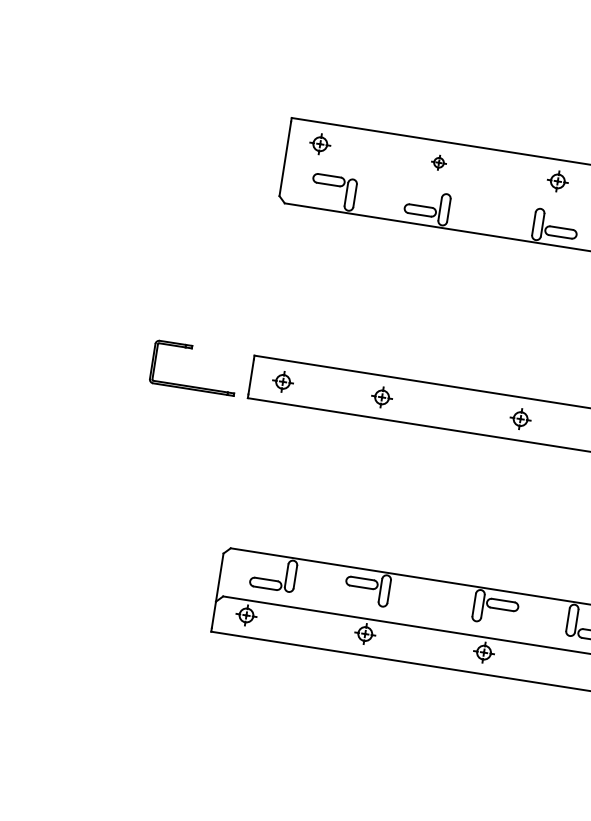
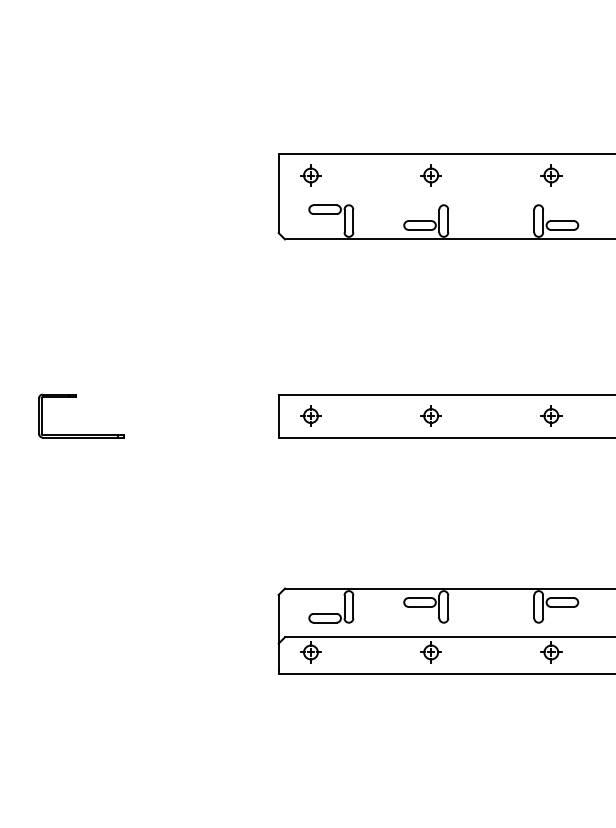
part: (438, 162) -> (430, 175), size x1.43
part: (192, 348) -> (76, 397), moved
part: (381, 396) -> (430, 415), moved

